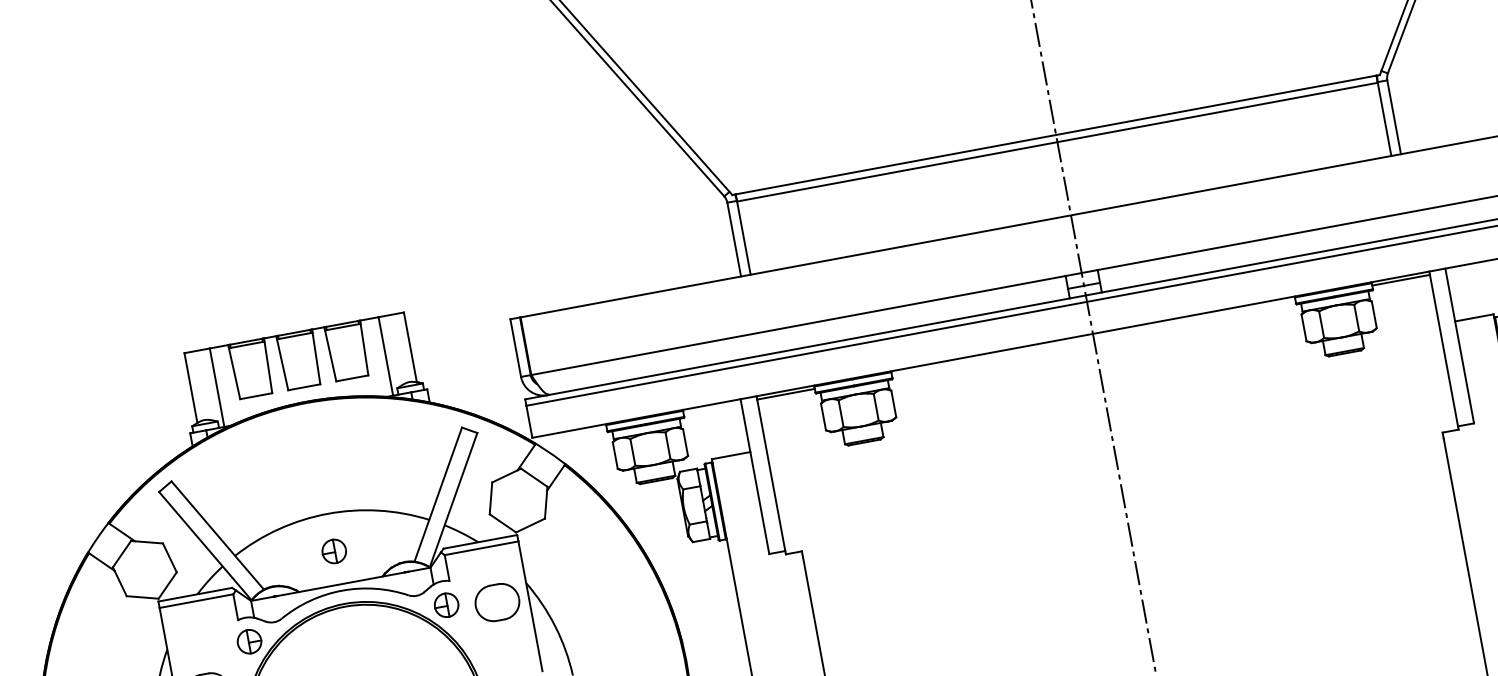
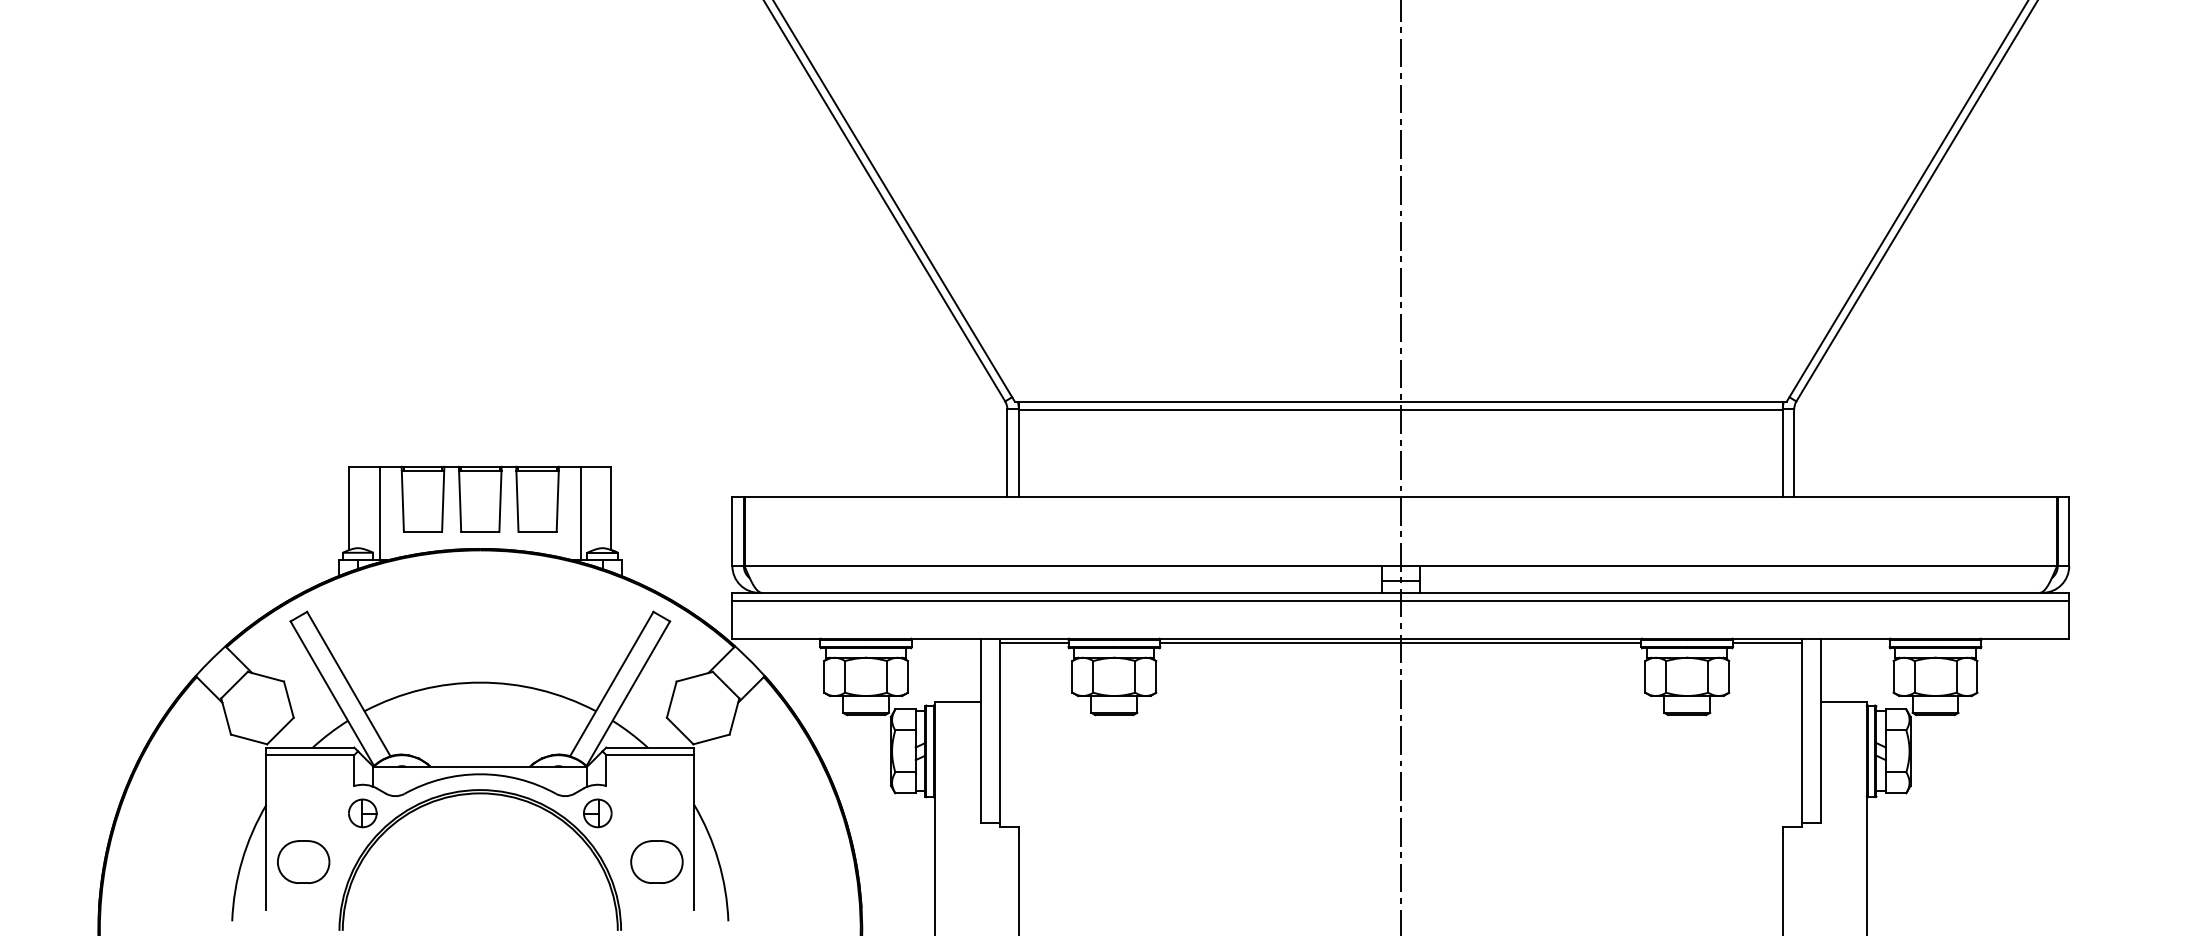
line: (1093, 337) -> (1400, 642), added
part: (334, 551) -> (479, 727), removed
part: (496, 602) -> (656, 861), moved

